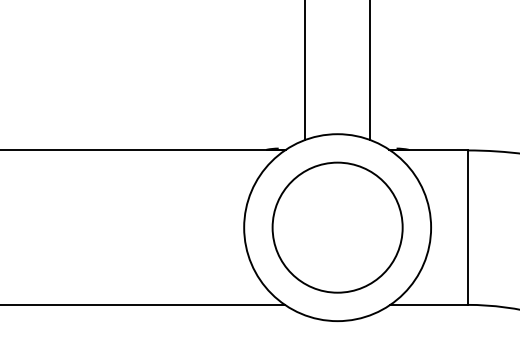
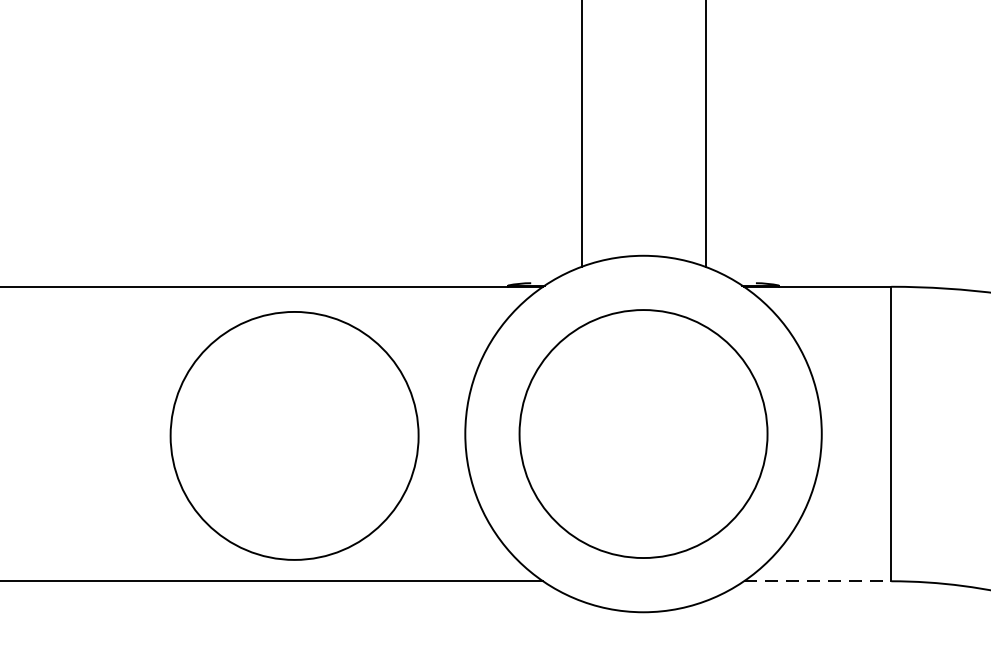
circle: (154, 228) -> (294, 435), added
line: (428, 304) -> (816, 580), solid -> dashed

